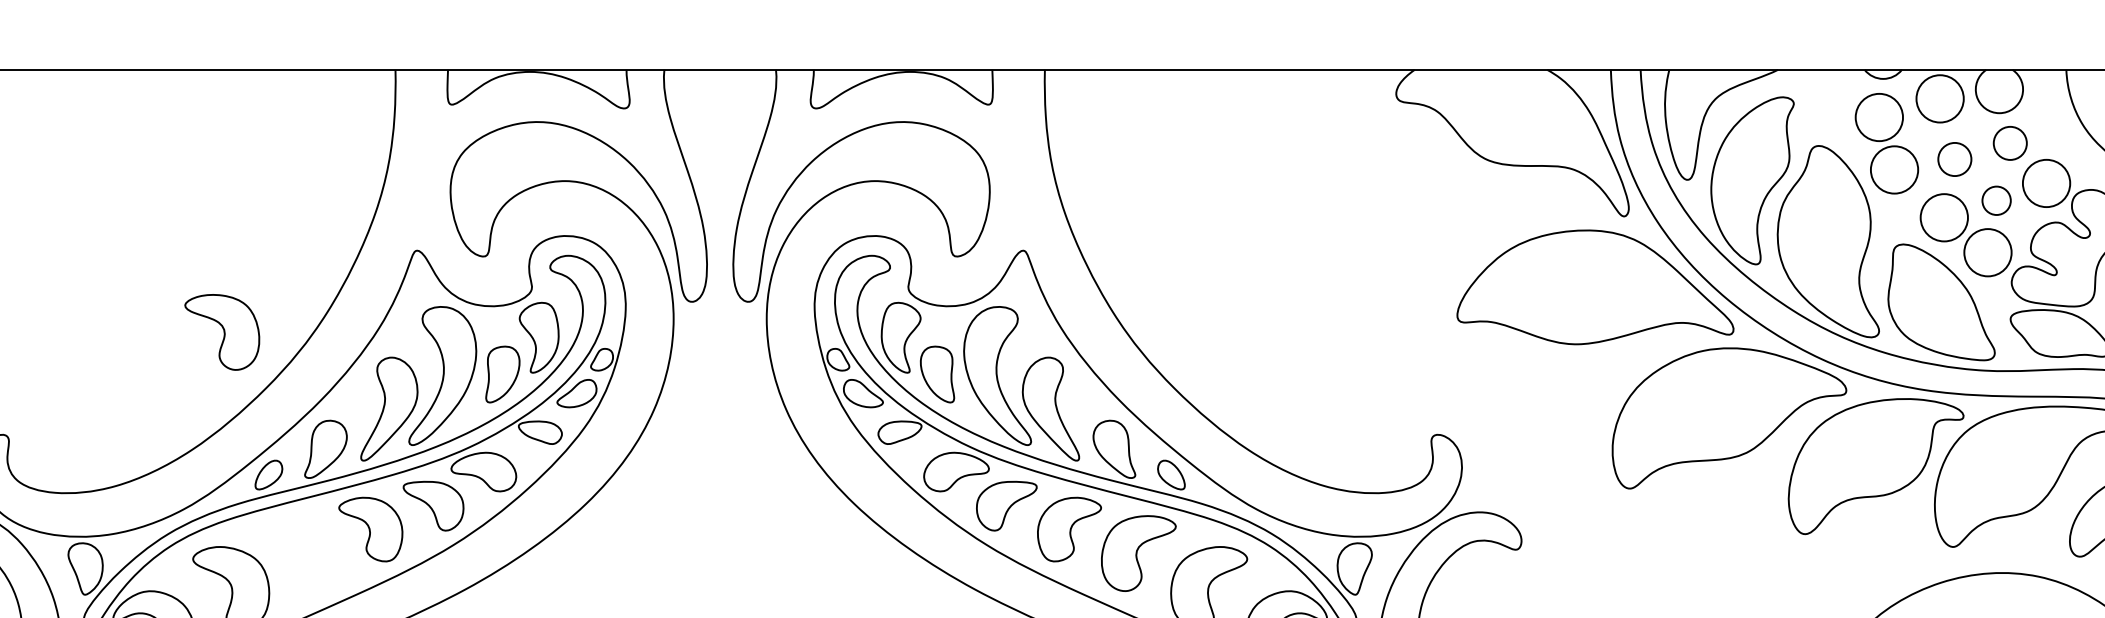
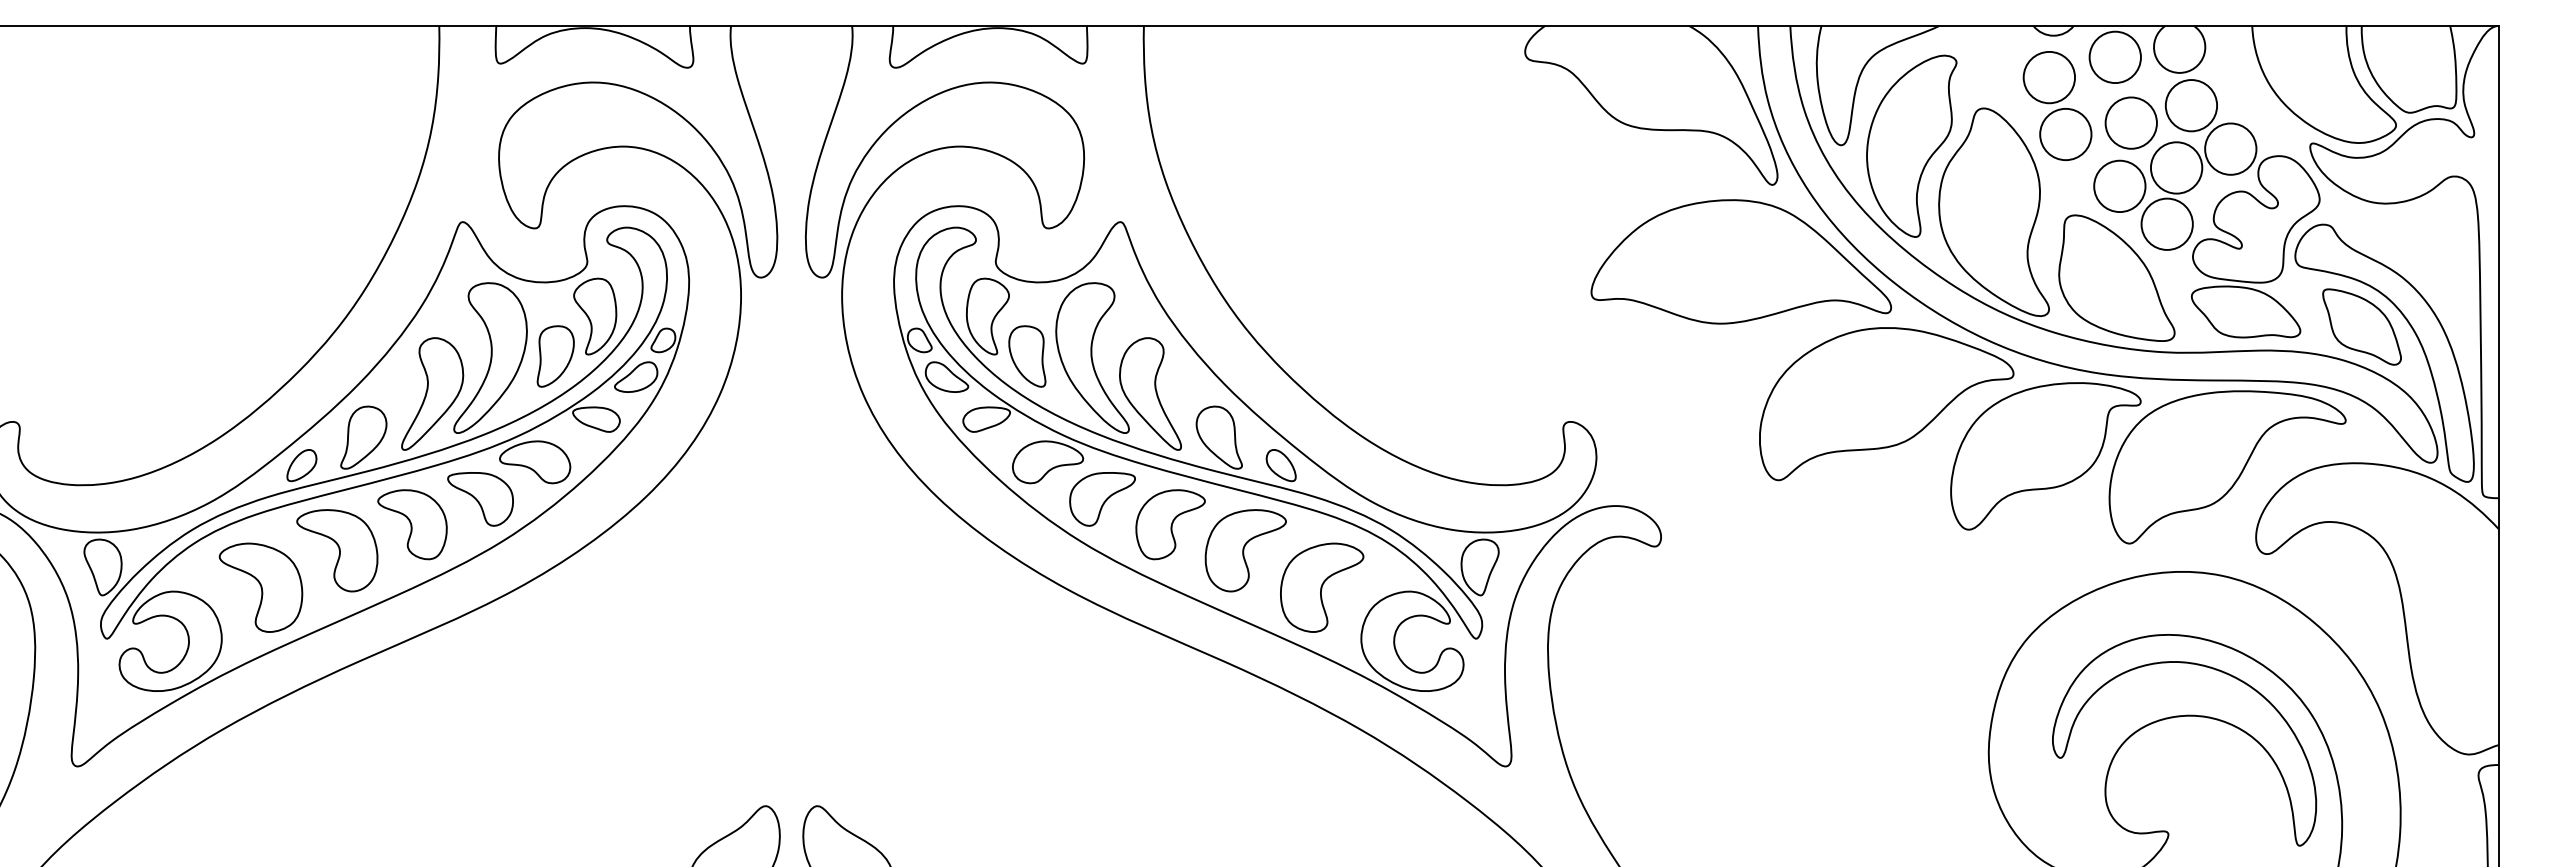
circle: (2010, 143) -> (2191, 105), size x1.43
circle: (1954, 158) -> (2130, 122), size x1.43
circle: (1996, 200) -> (2176, 167), size x1.67
part: (222, 332) -> (337, 550), moved

